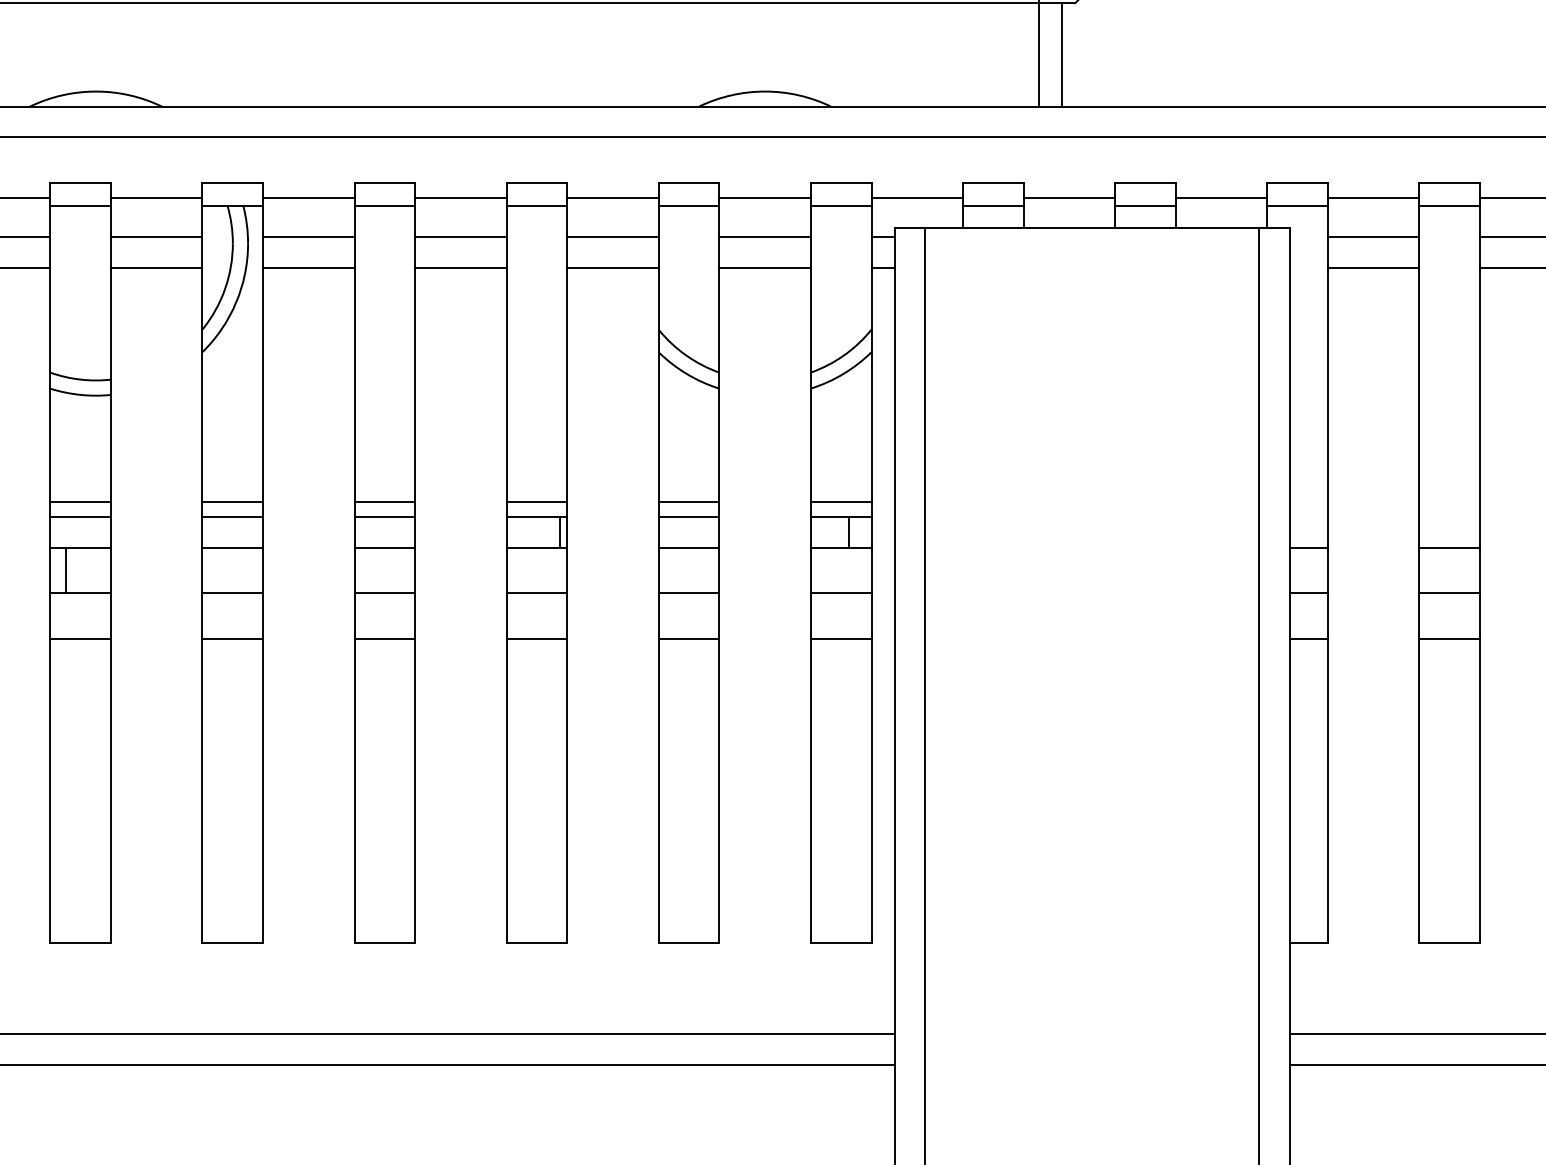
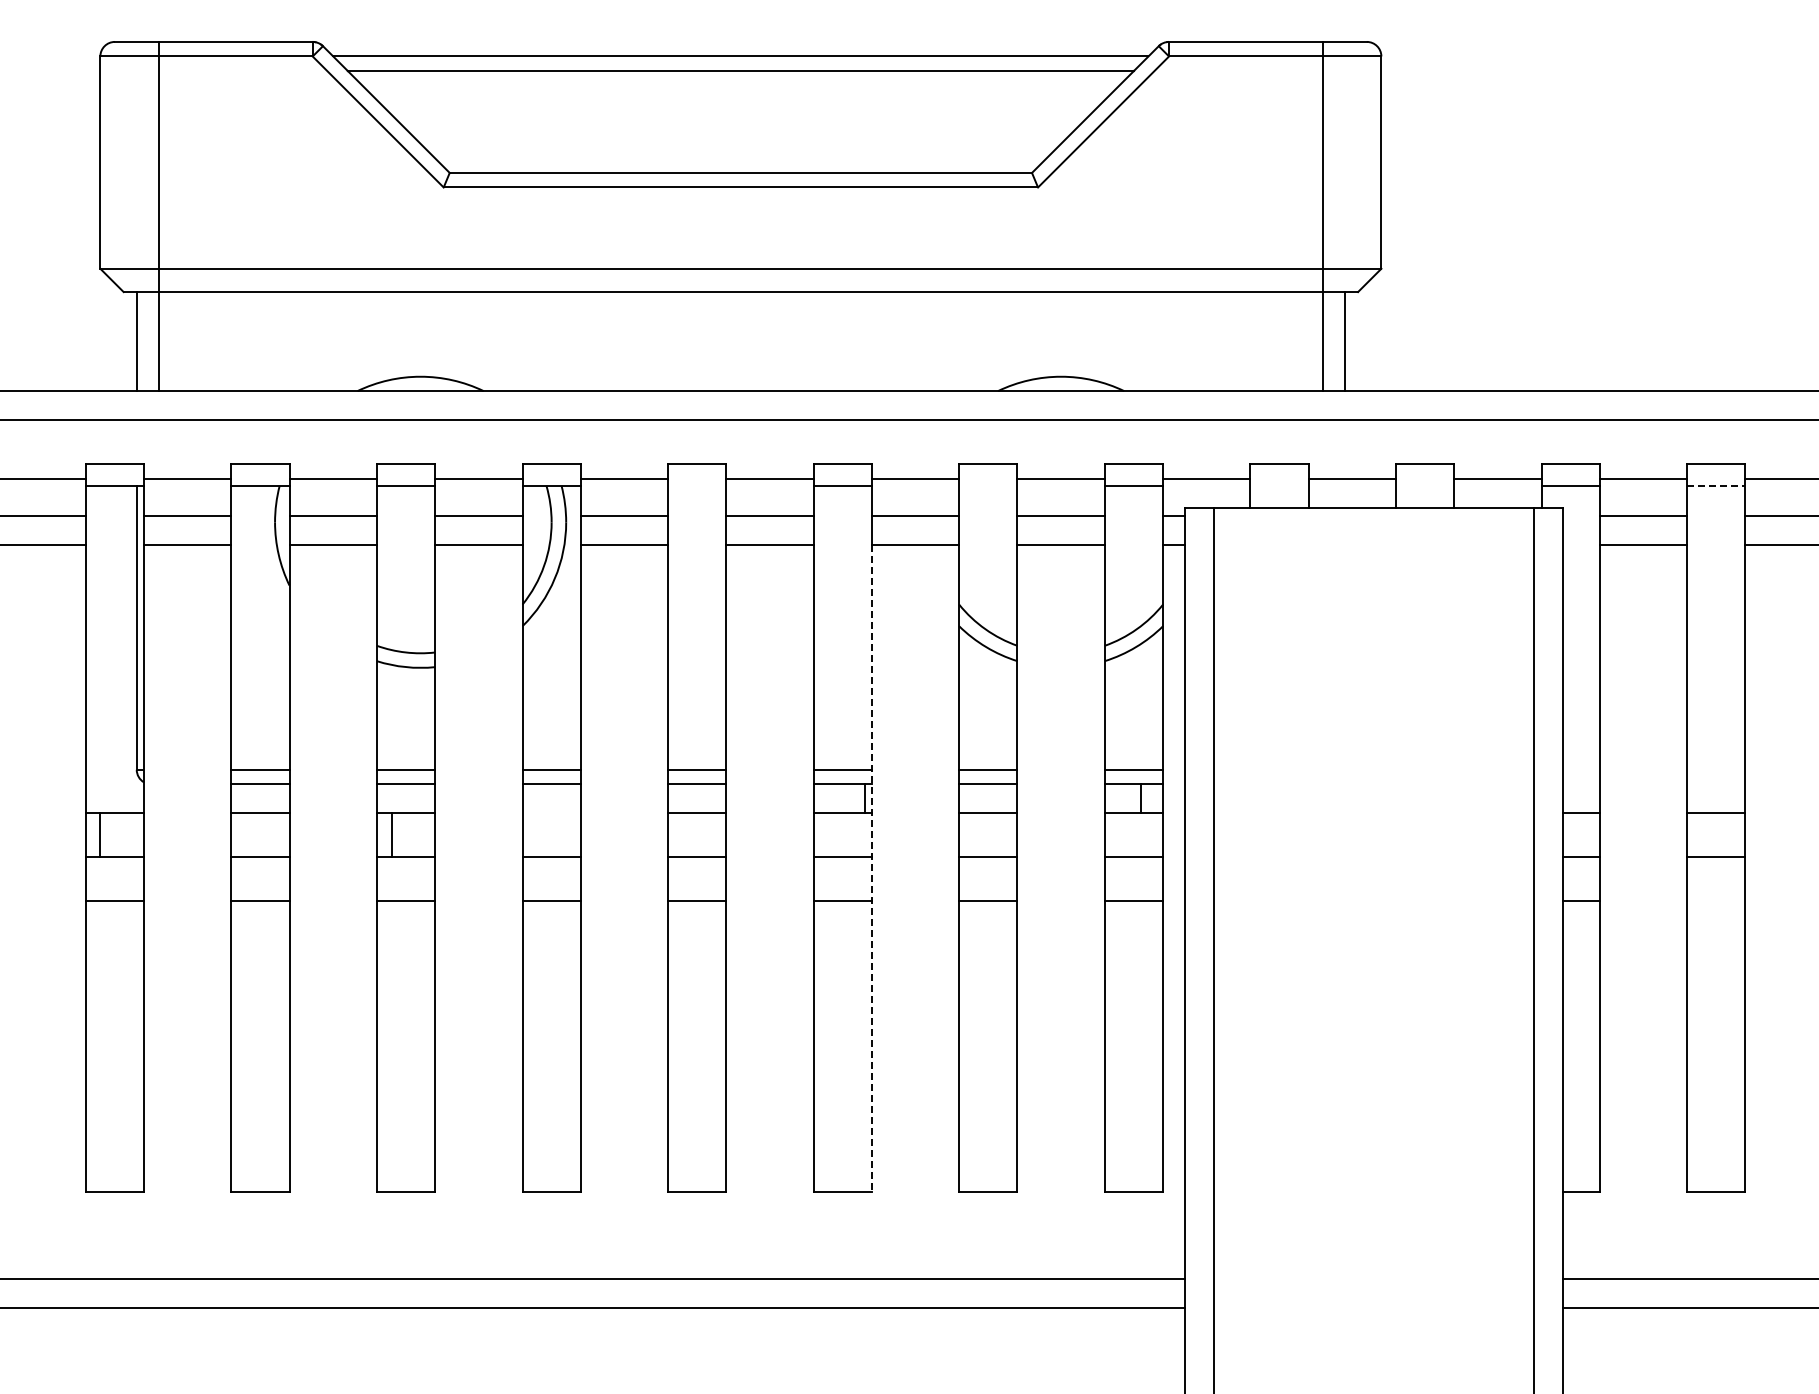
line: (385, 205) -> (697, 485), removed
line: (689, 205) -> (988, 485), removed
line: (993, 205) -> (1279, 485), removed
line: (1144, 205) -> (1424, 485), removed
line: (1449, 205) -> (1716, 485), solid -> dashed
line: (232, 547) -> (551, 813), removed
line: (567, 606) -> (871, 869), solid -> dashed
line: (1449, 638) -> (1716, 900), removed

